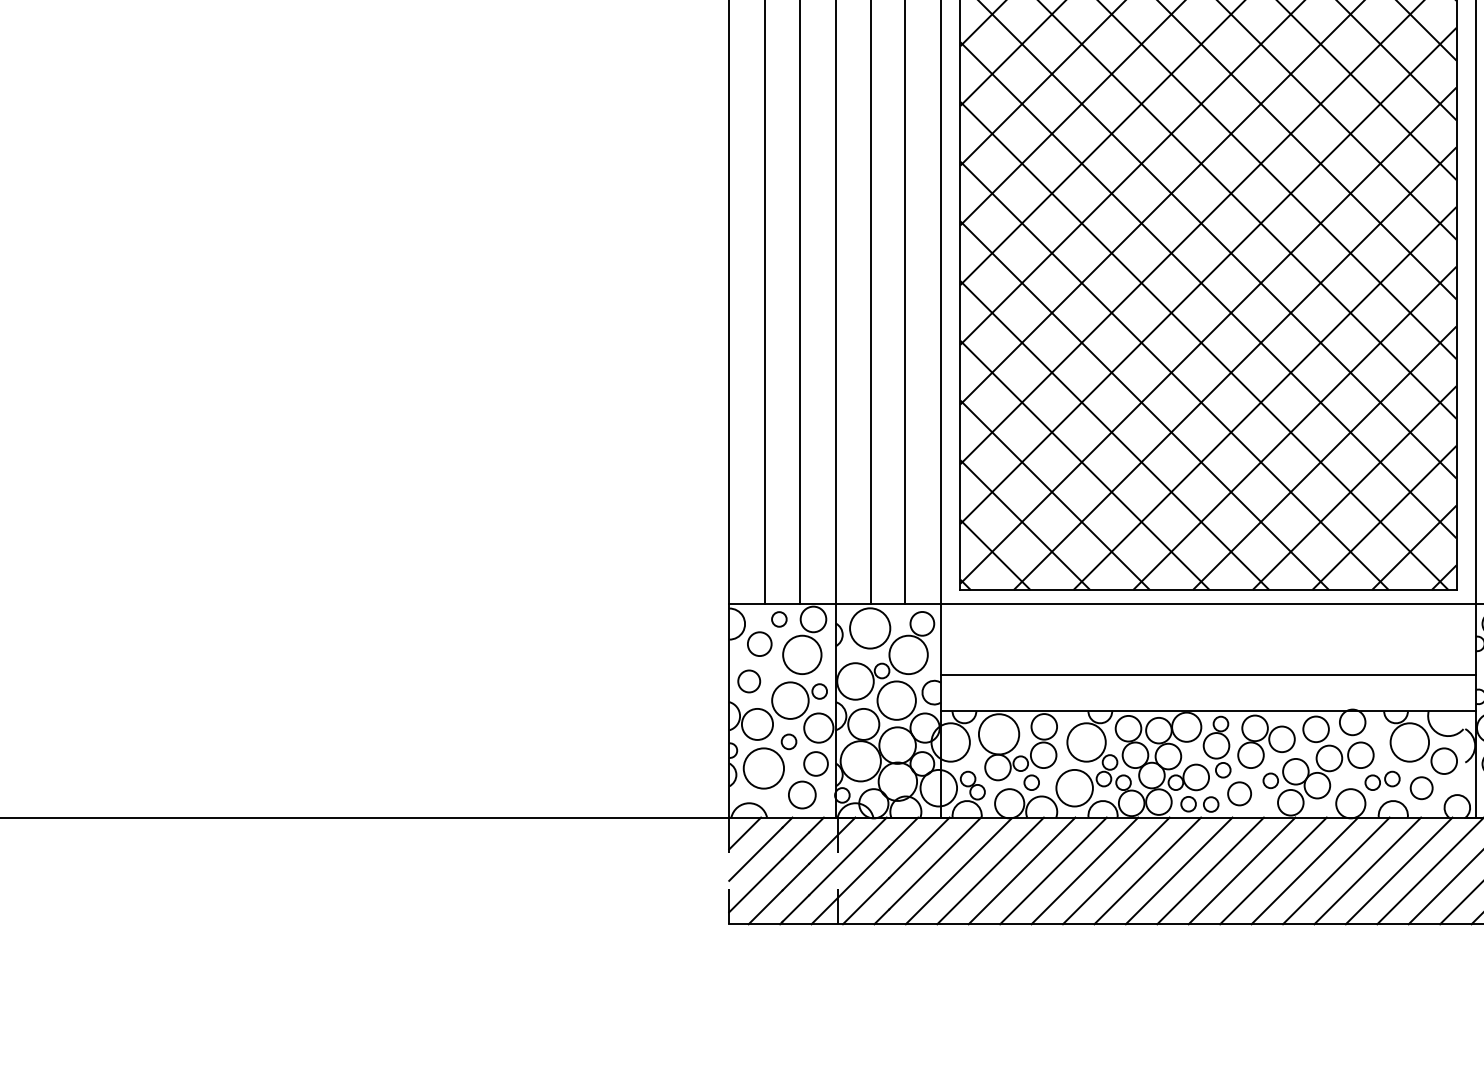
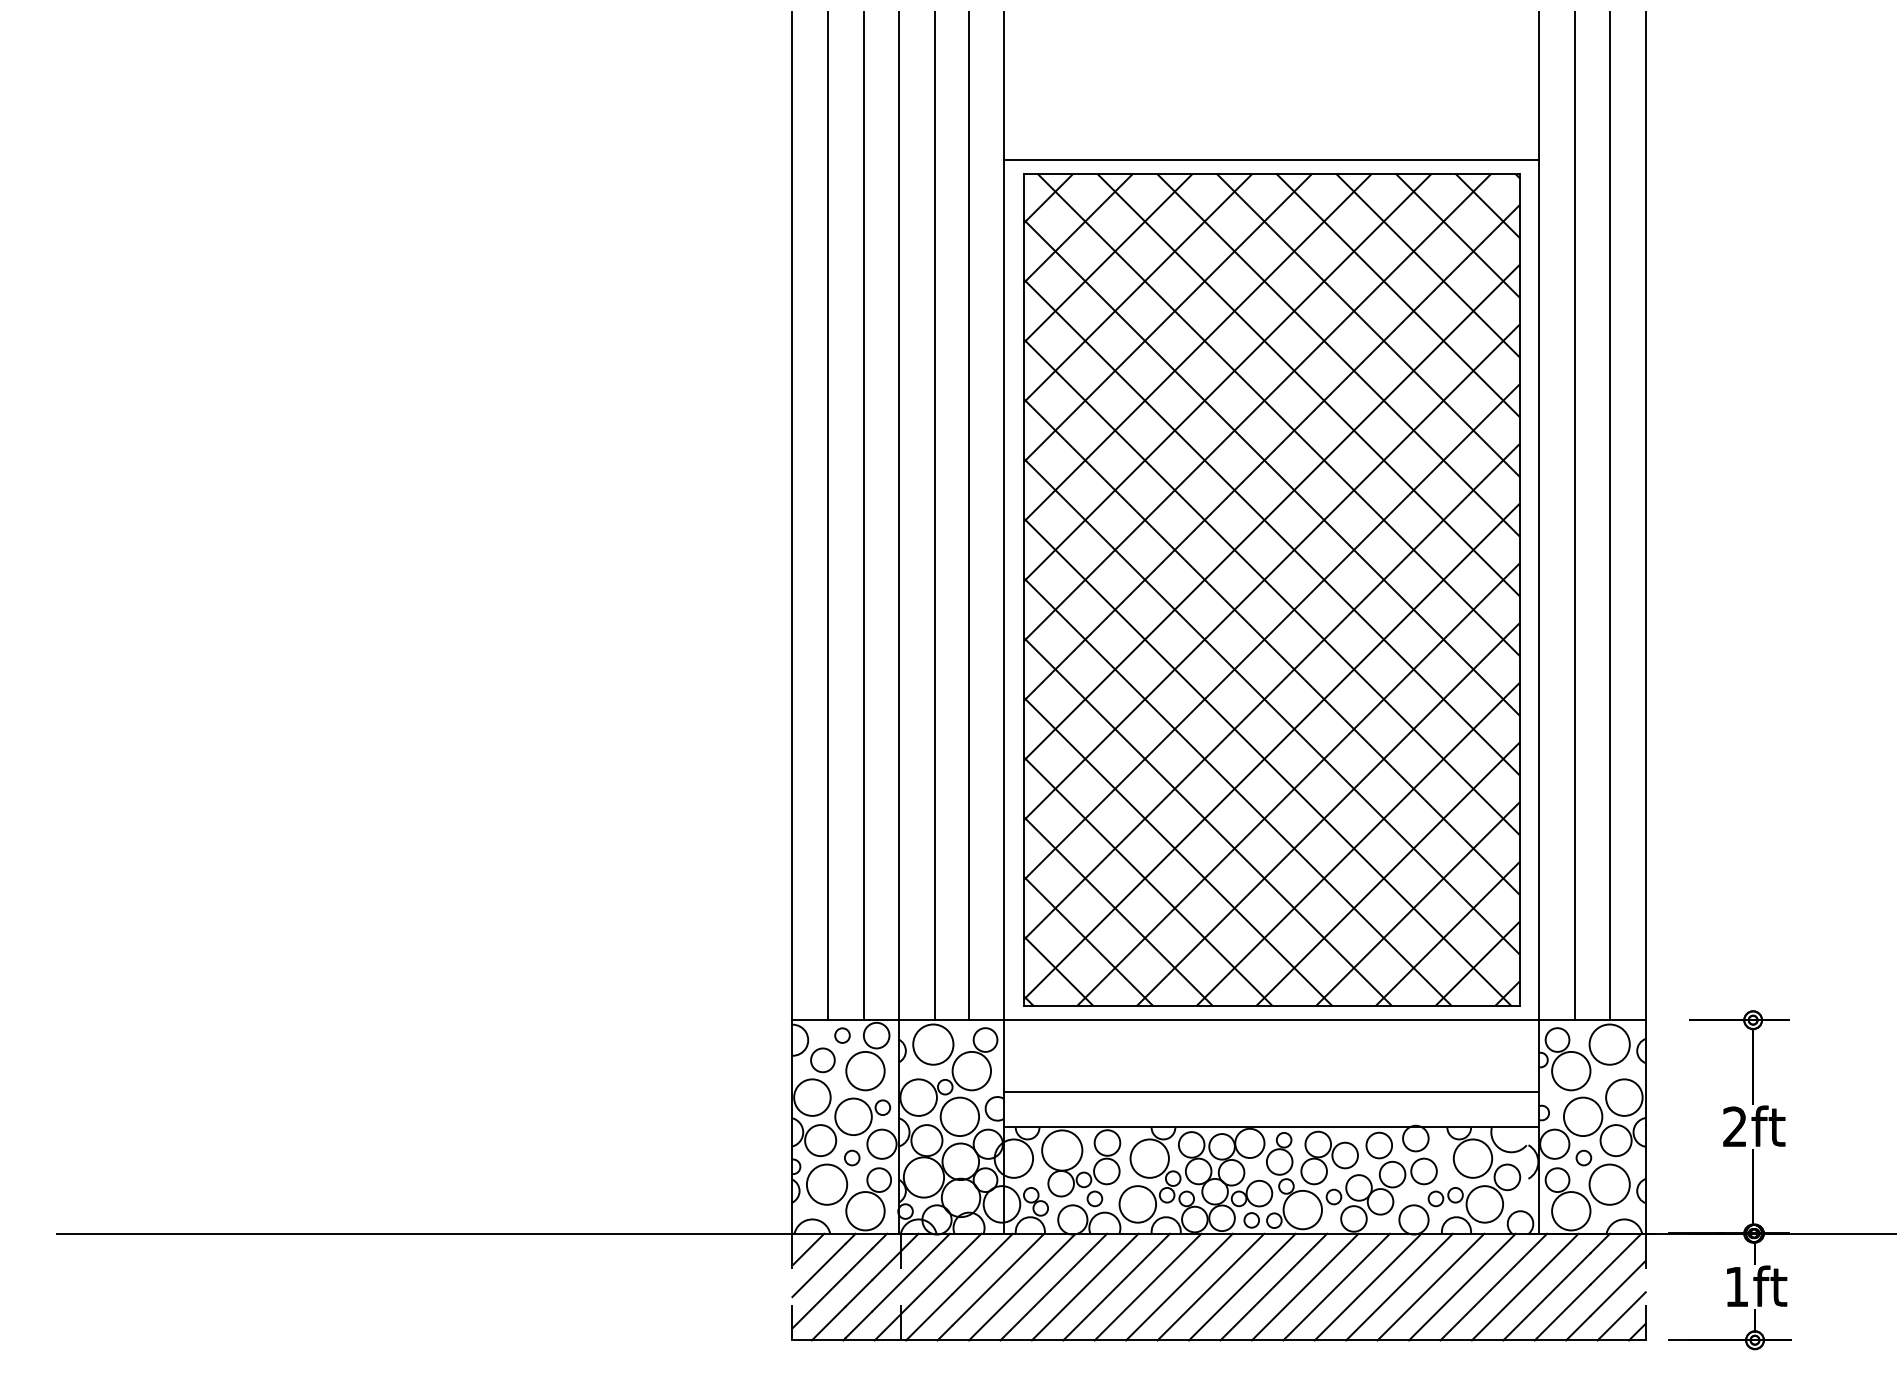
circle: (749, 681) -> (812, 1097), size x1.67
circle: (1421, 788) -> (1484, 1204), size x1.67
circle: (1239, 793) -> (1302, 1209), size x1.67
circle: (802, 795) -> (865, 1211), size x1.43

